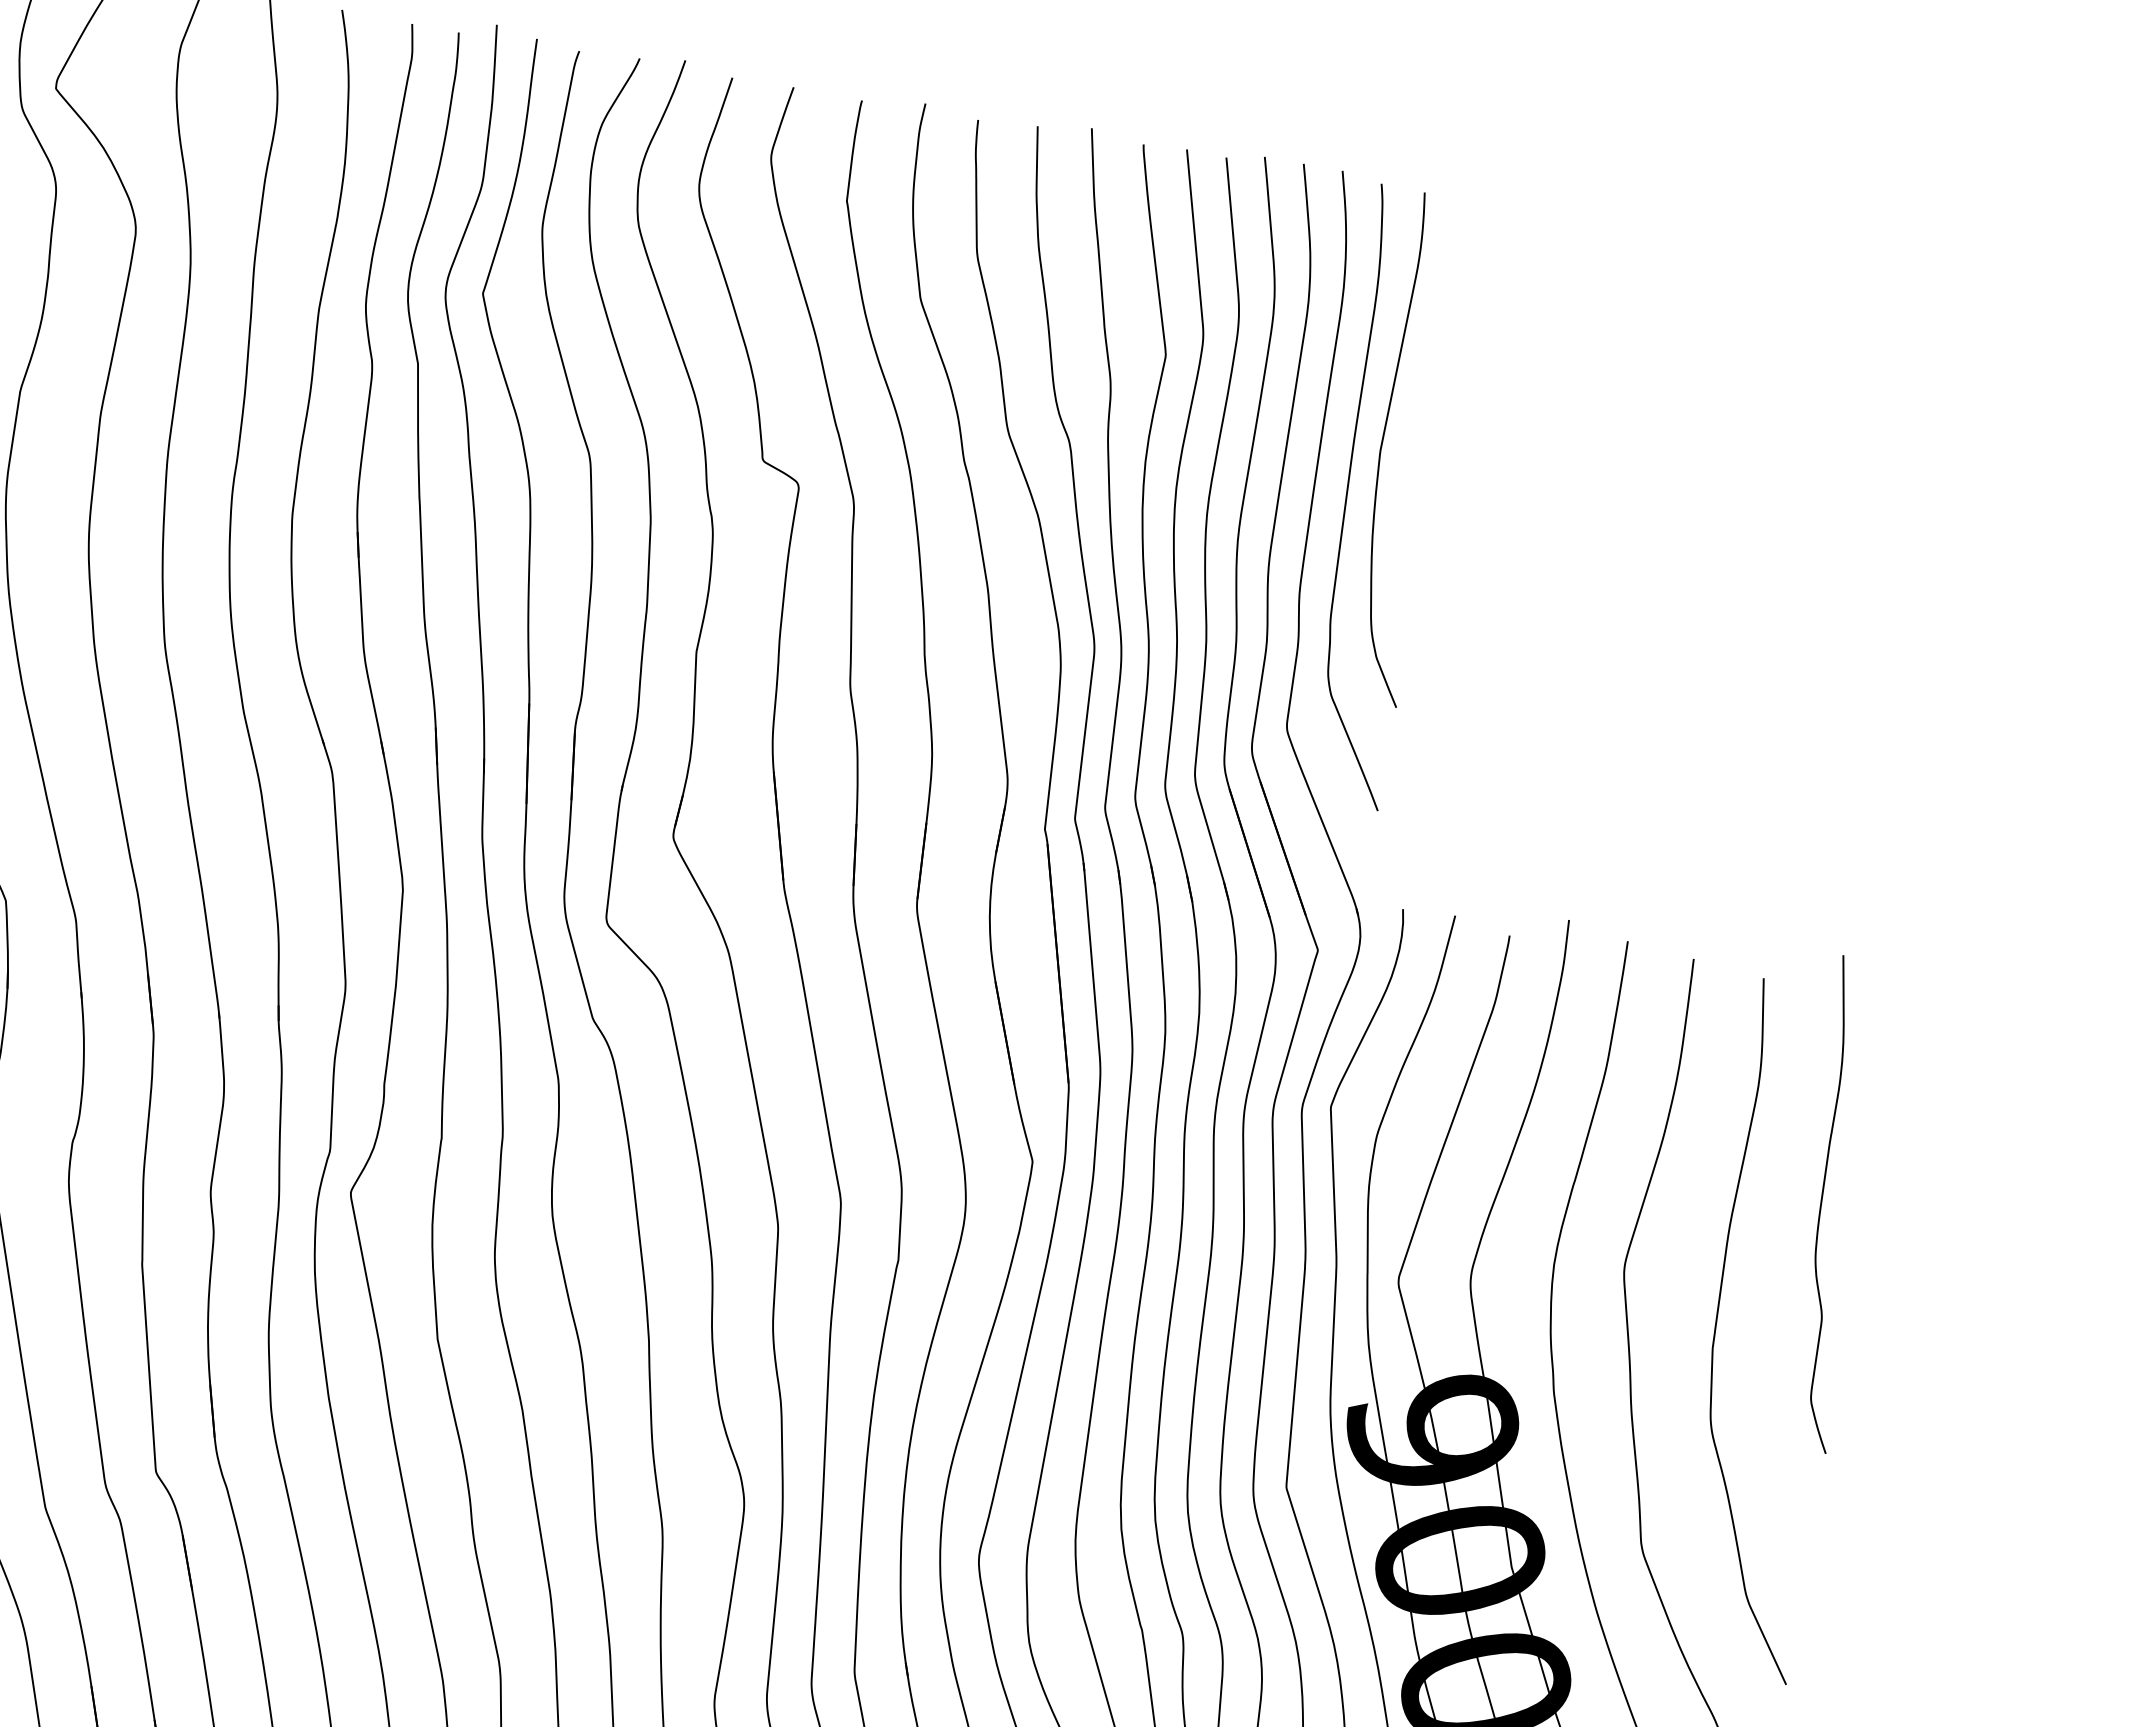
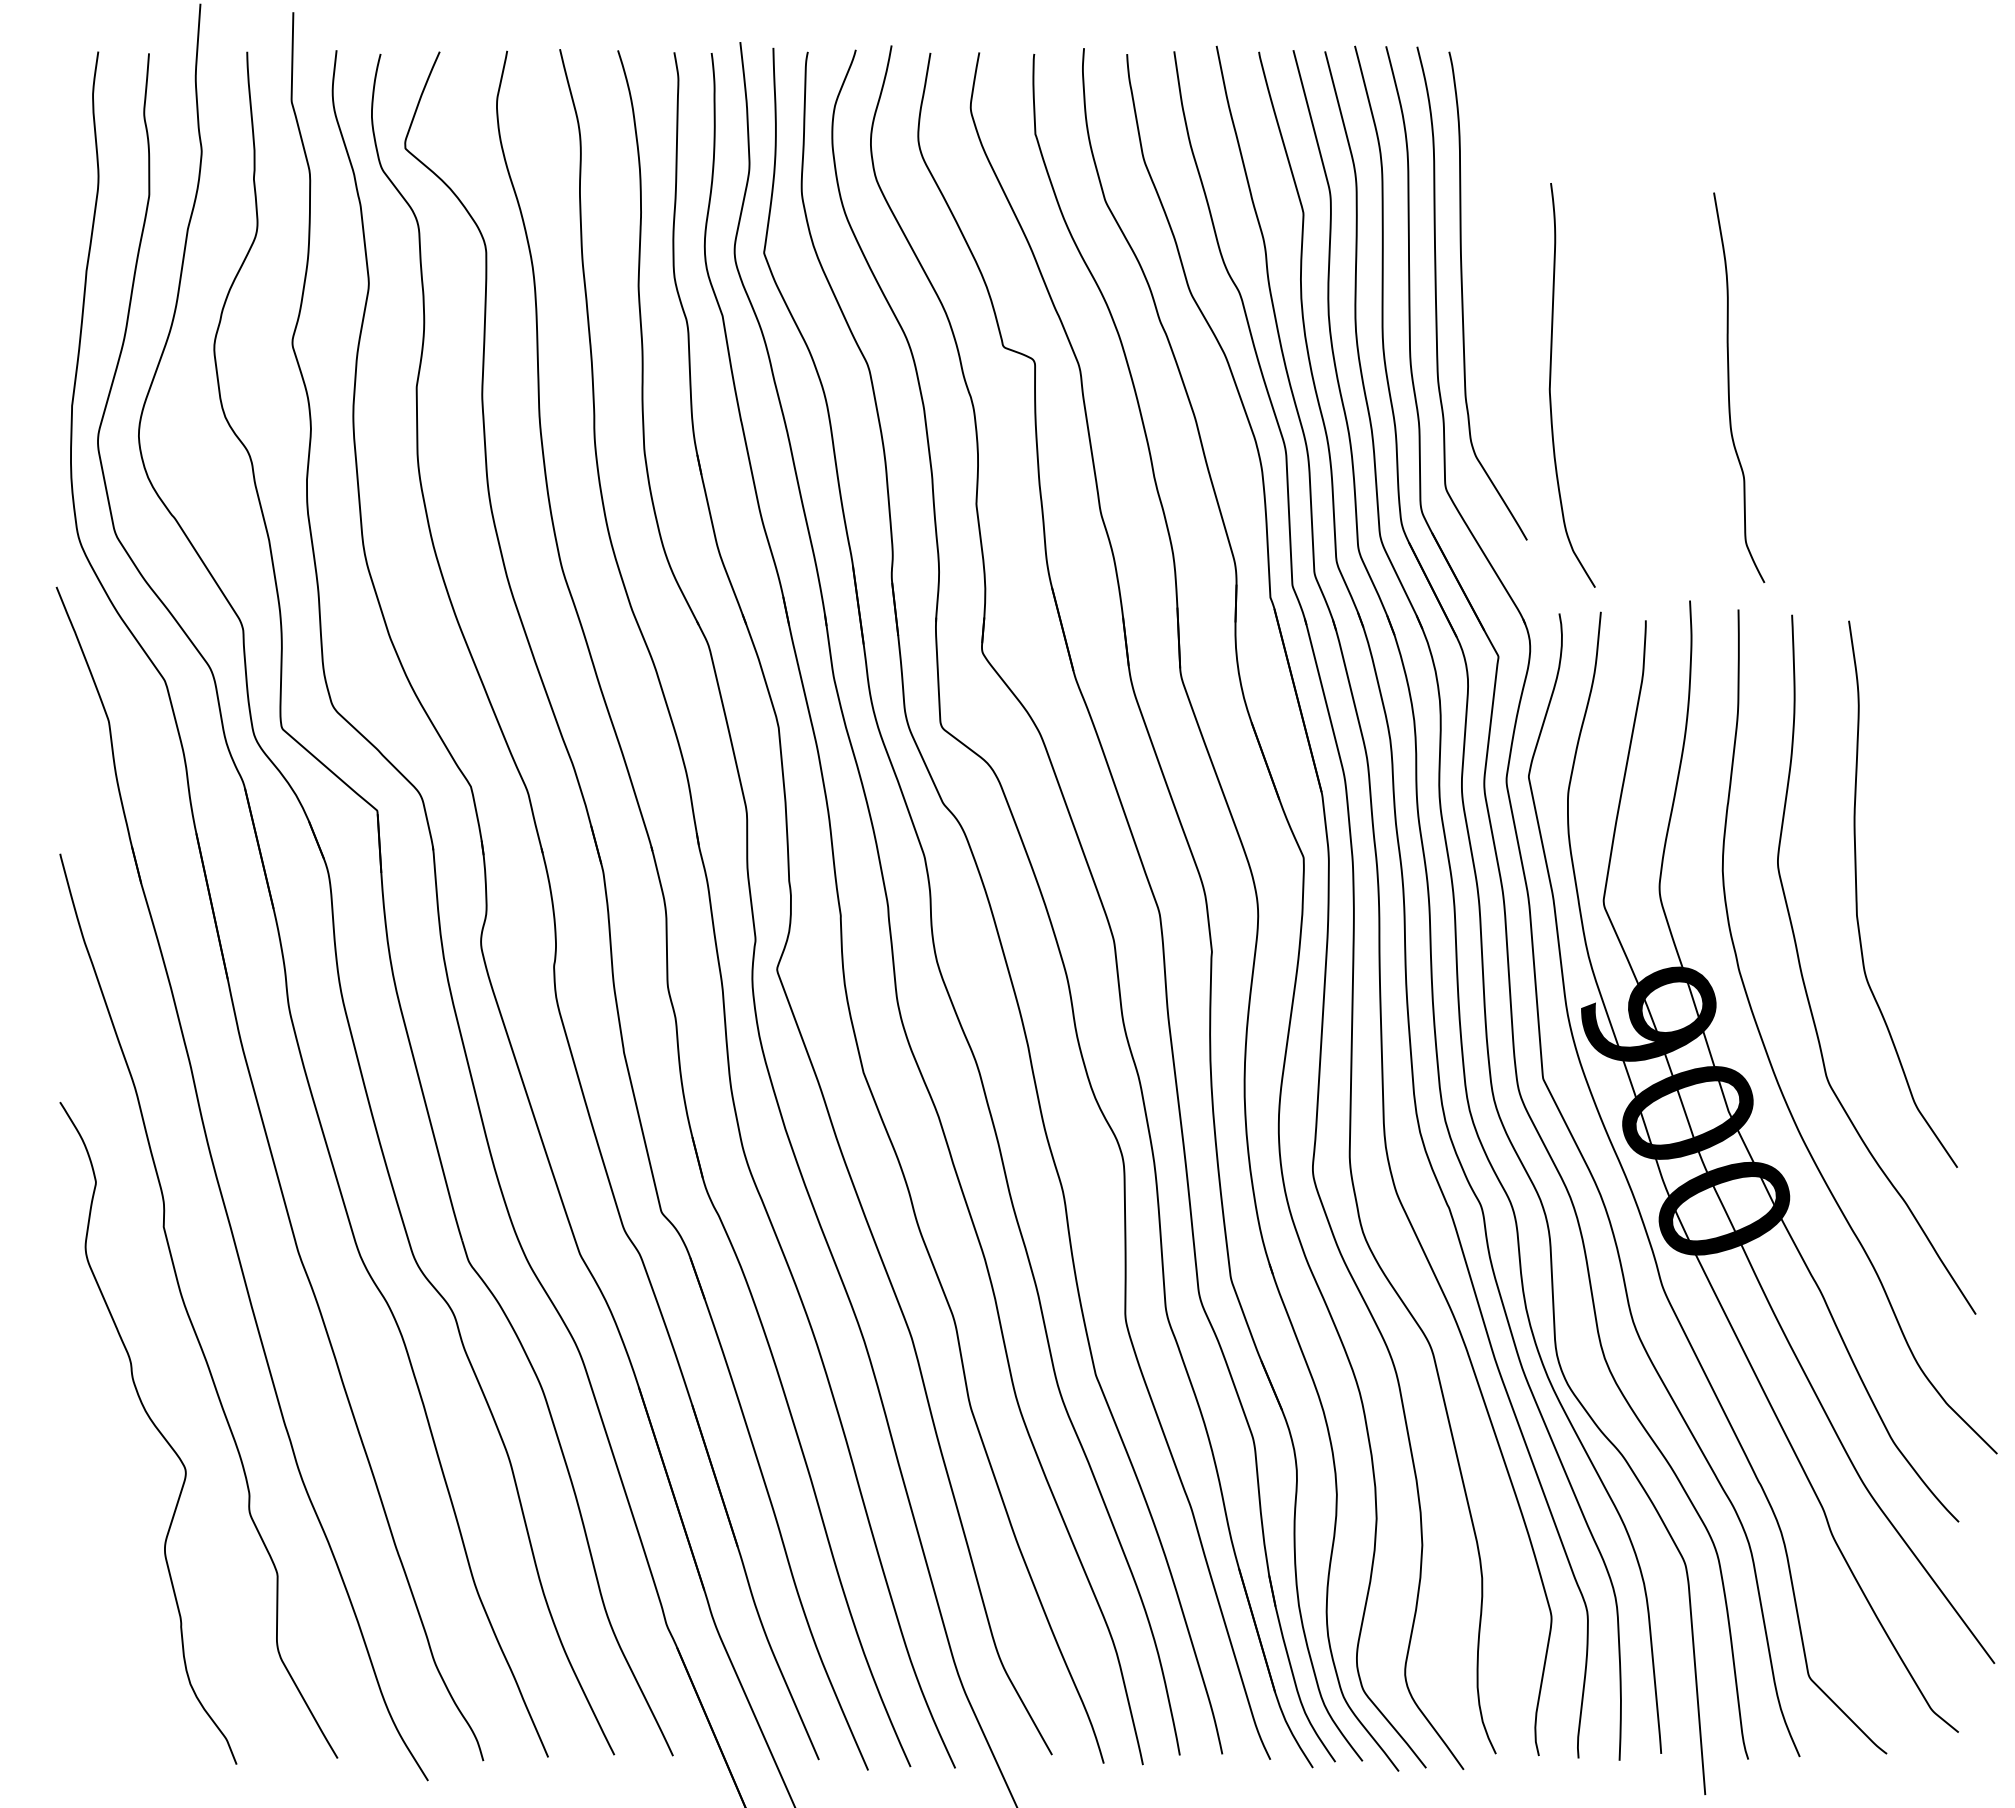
curve: (1384, 438) -> (1551, 379), moved
curve: (1822, 1202) -> (1729, 387), moved

